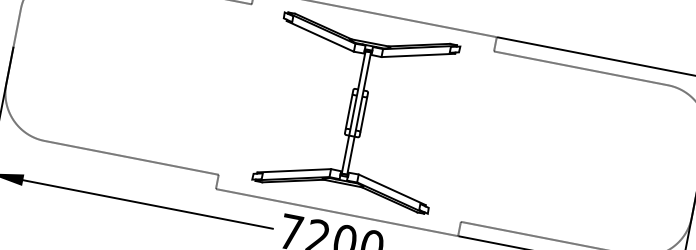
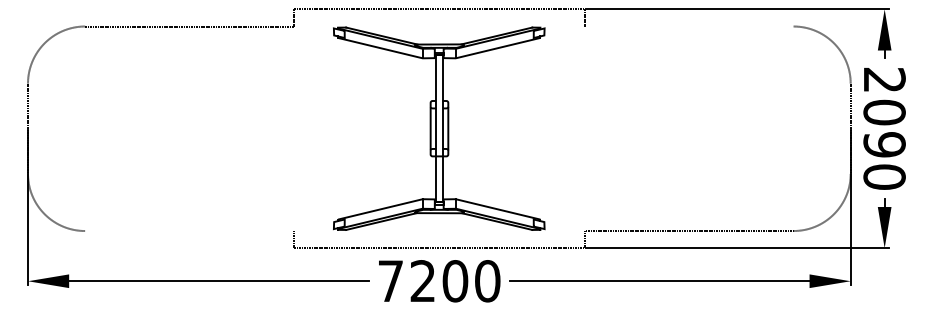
line: (580, 68) -> (688, 26), removed
line: (131, 158) -> (189, 231), removed

